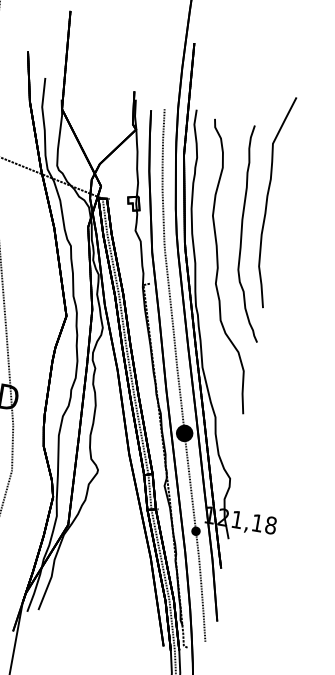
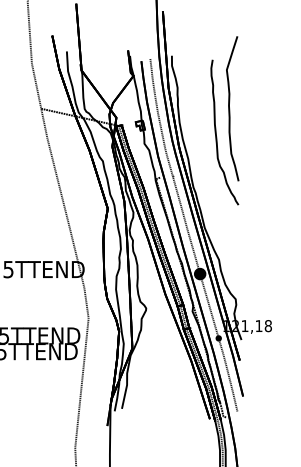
curve: (219, 263) -> (204, 156), removed

